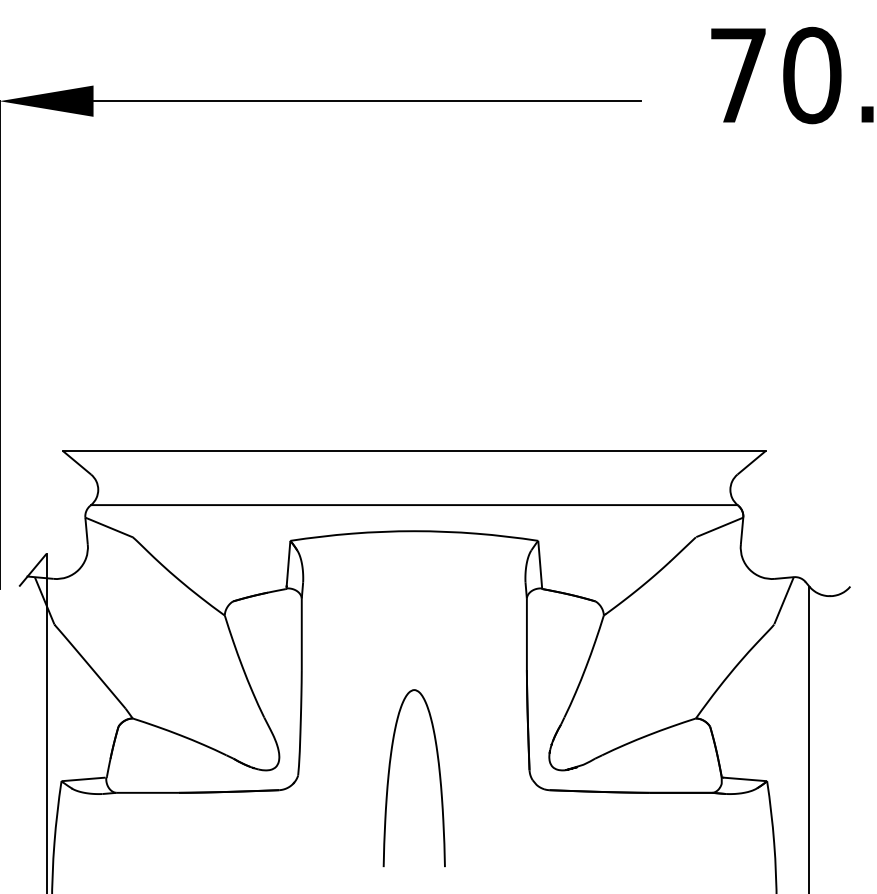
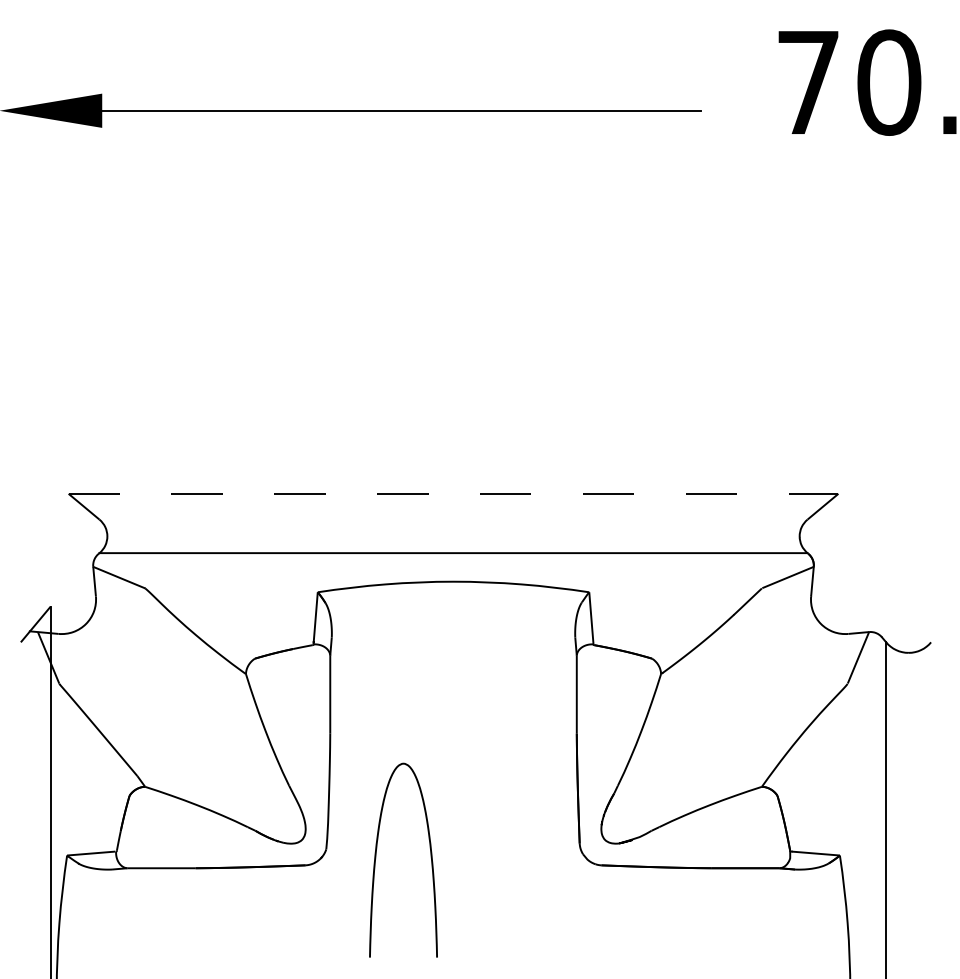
line: (414, 450) -> (453, 493), solid -> dashed
curve: (389, 776) -> (376, 858), moved

